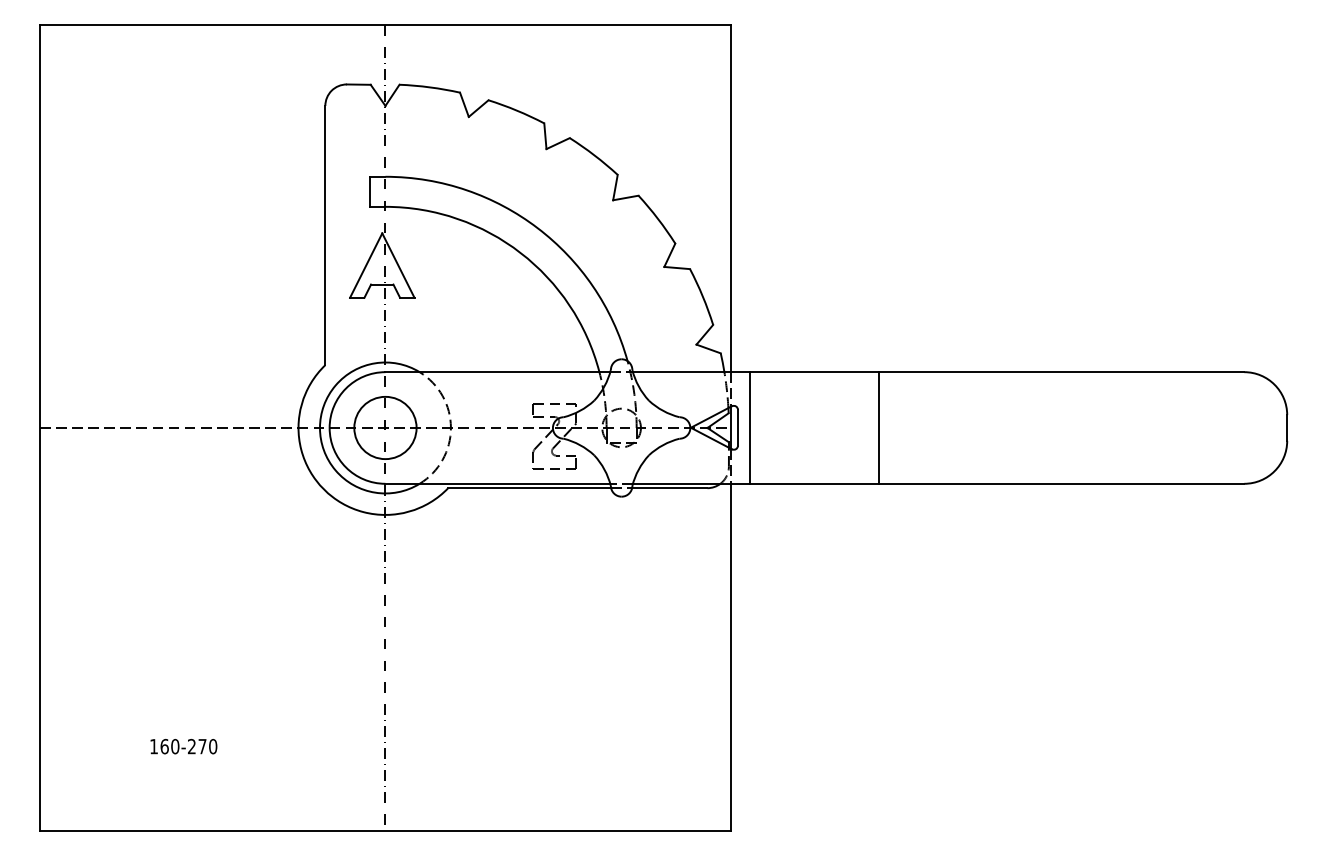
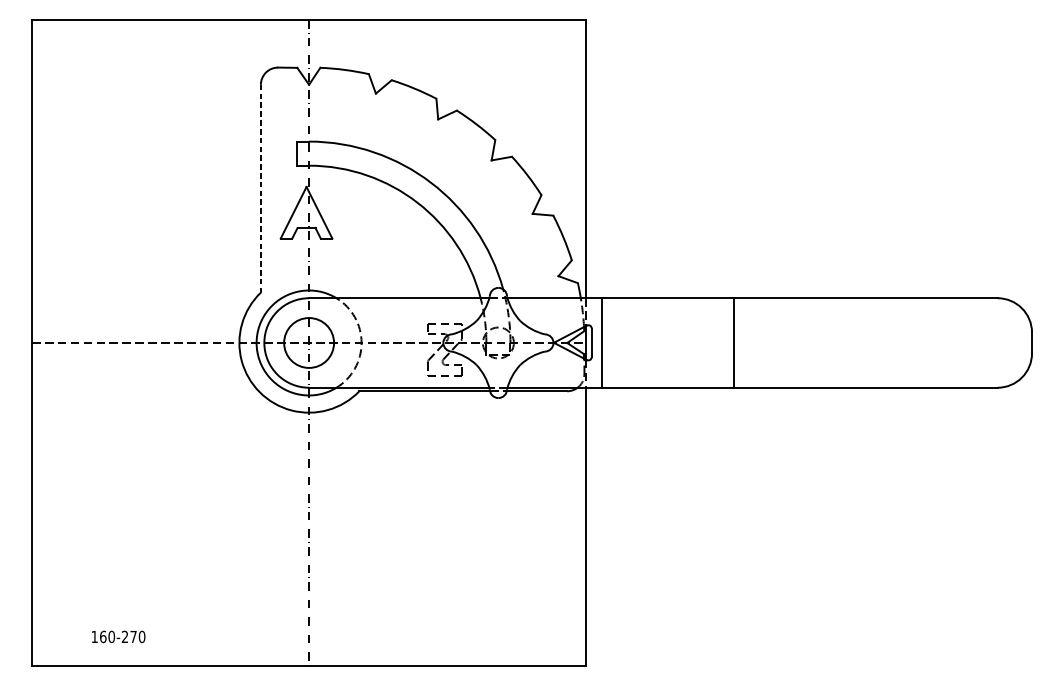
line: (325, 235) -> (261, 188), solid -> dashed
line: (879, 427) -> (734, 342), moved
text: (183, 746) -> (118, 636), moved

